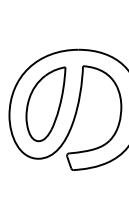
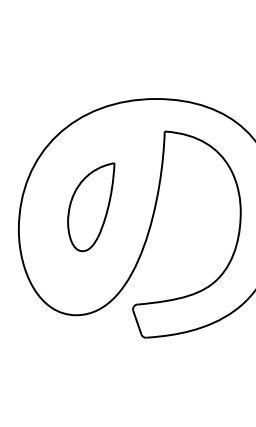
part: (45, 104) -> (90, 207), size x0.6

